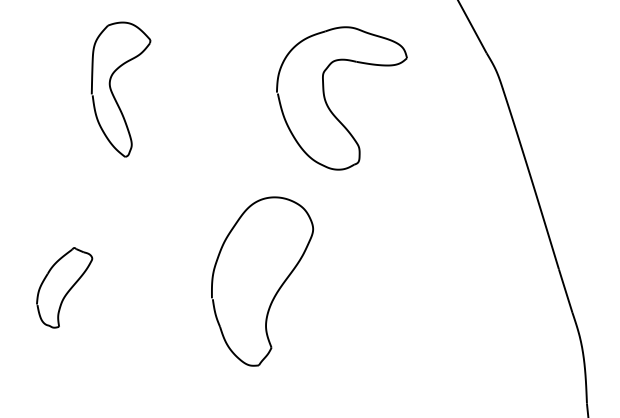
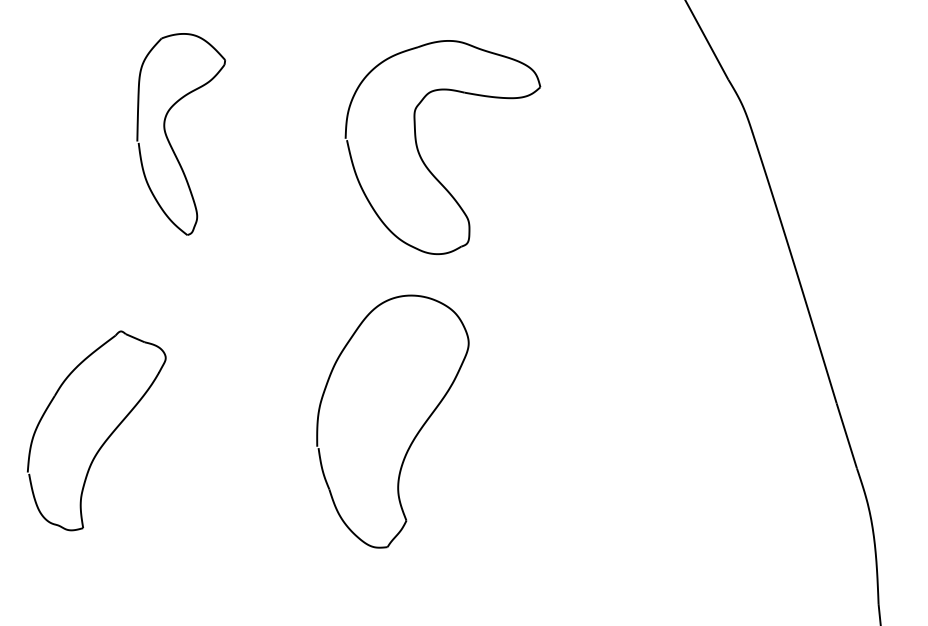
part: (328, 105) -> (422, 158), moved
part: (64, 287) -> (96, 430), size x1.67

